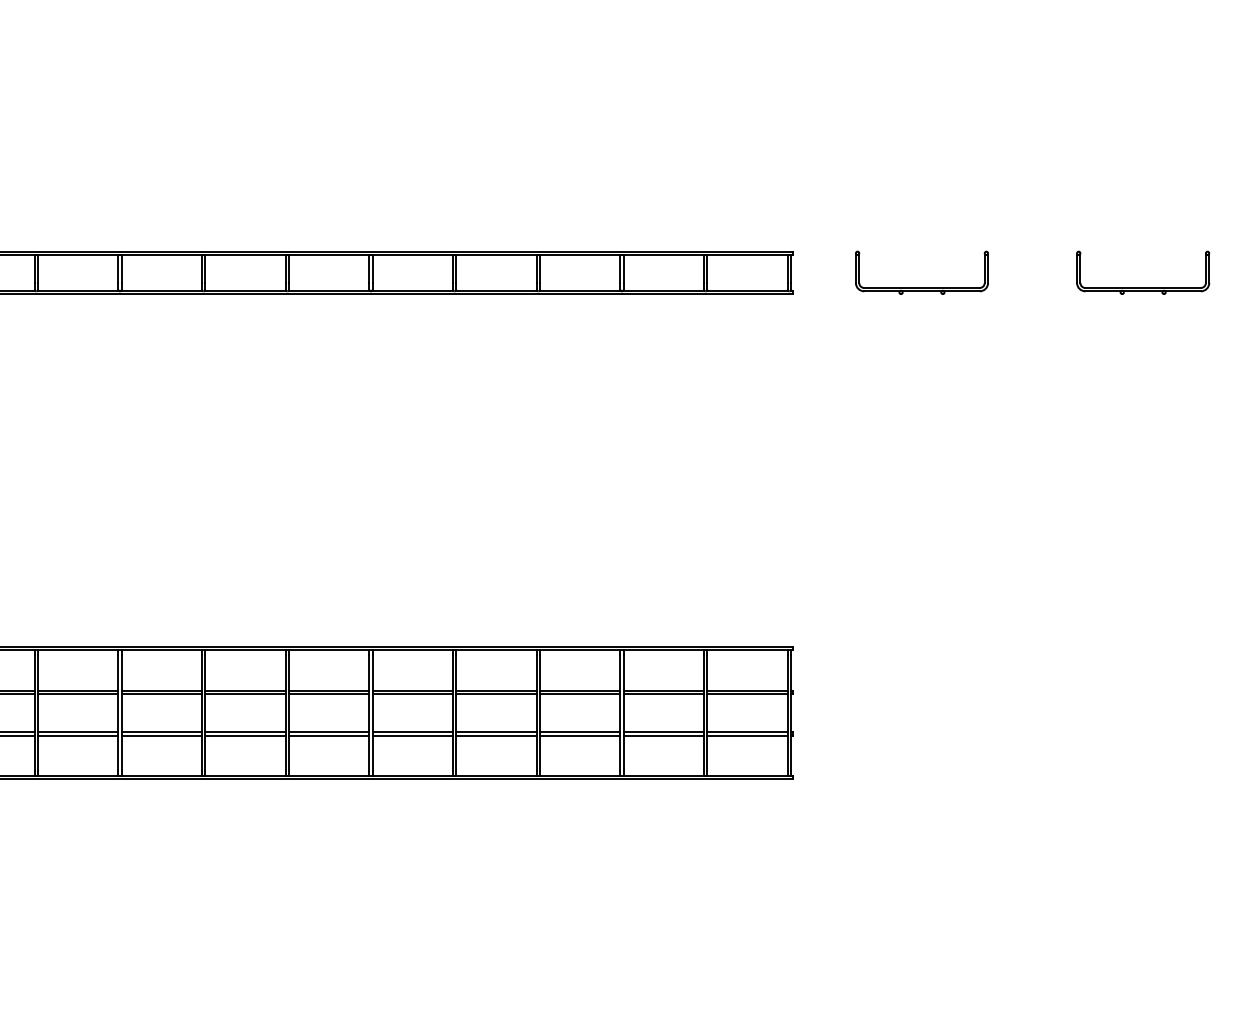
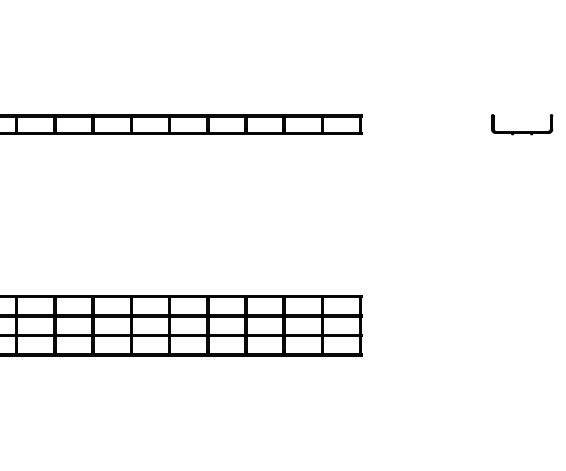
part: (922, 287) -> (421, 131), removed

